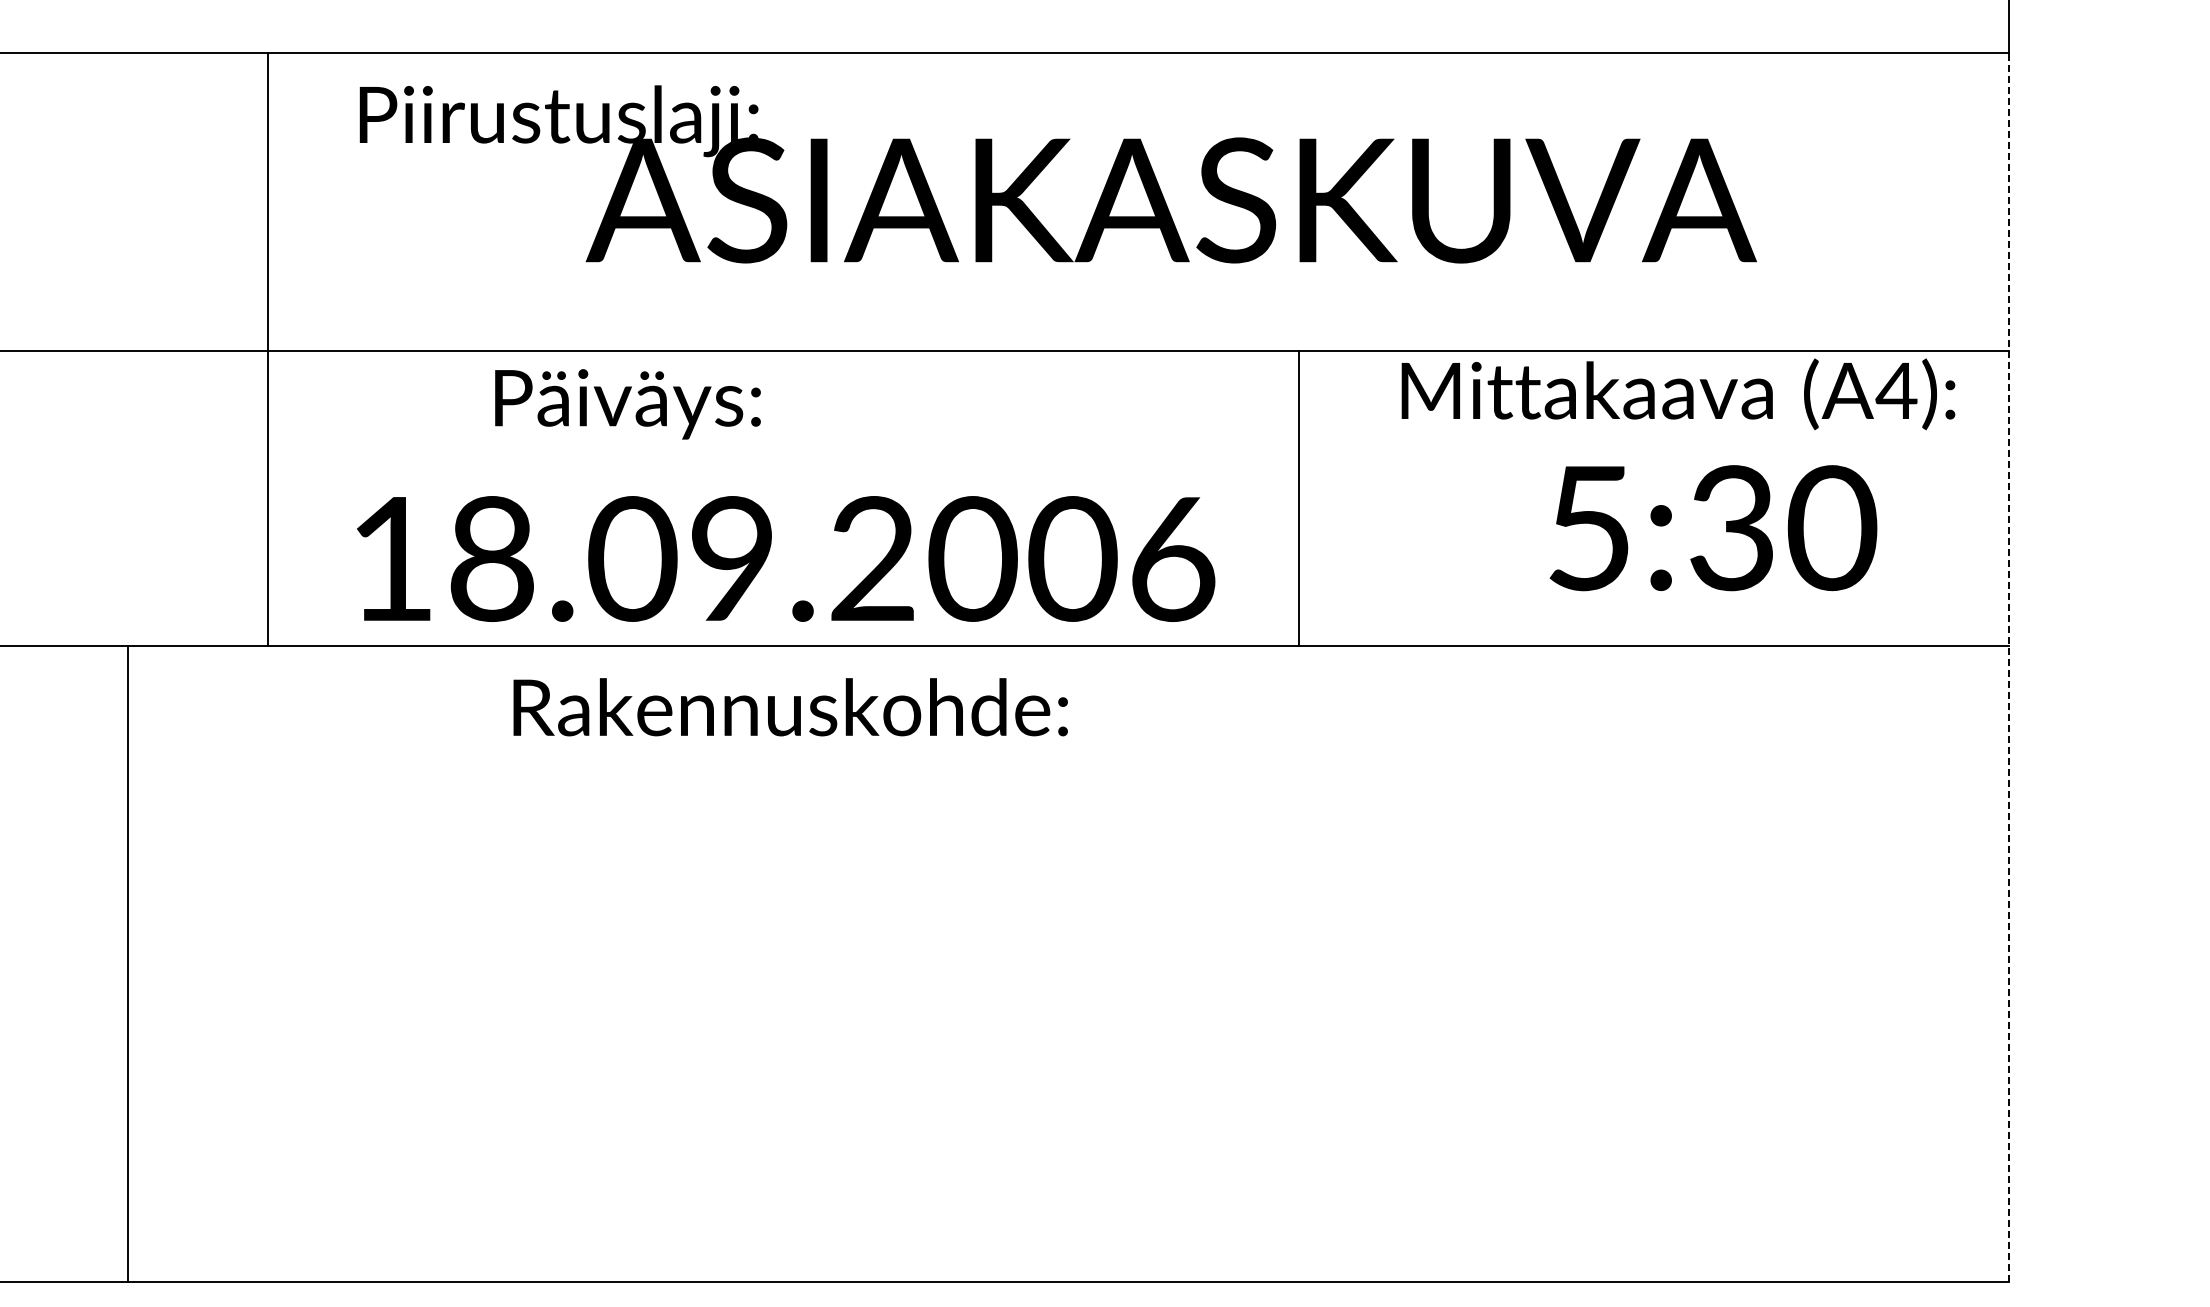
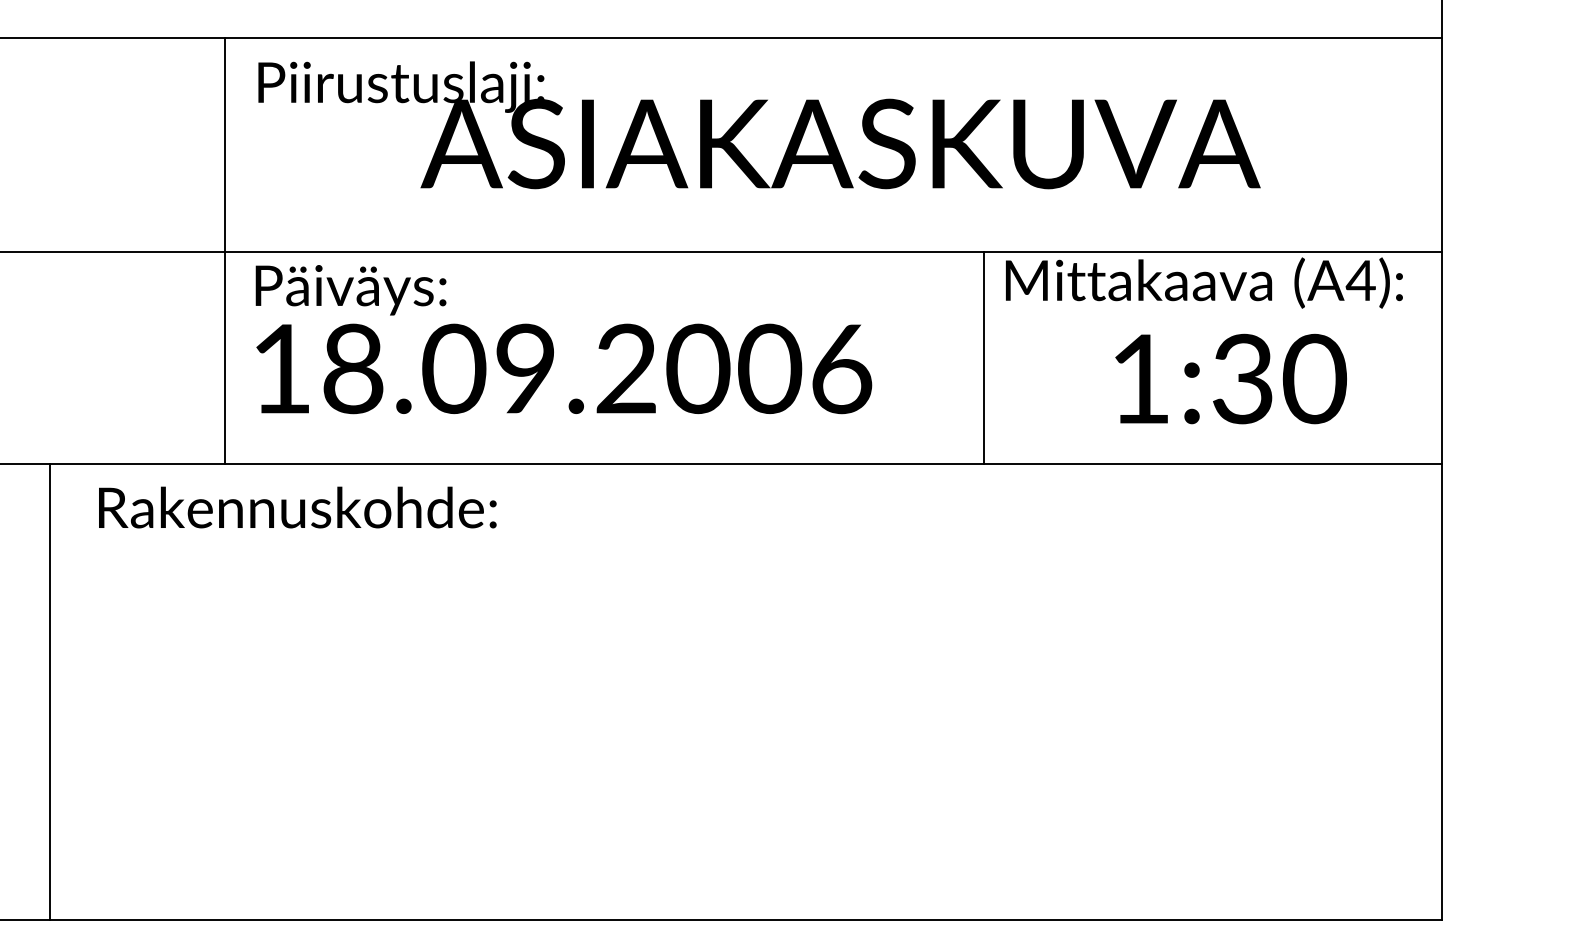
line: (267, 349) -> (224, 250), moved
text: (627, 404) -> (350, 290), moved
line: (1298, 498) -> (983, 357), moved
text: (1588, 528) -> (1139, 379), 5:30 -> 1:30
text: (786, 558) -> (564, 368), moved
line: (2009, 667) -> (1441, 479), dashed -> solid
text: (790, 707) -> (297, 507), moved
line: (128, 963) -> (50, 691), moved

